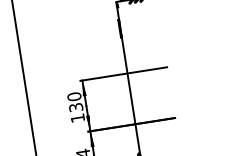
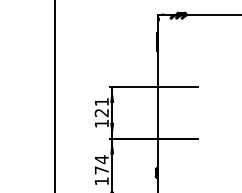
text: (74, 101) -> (101, 106), 130 -> 121

